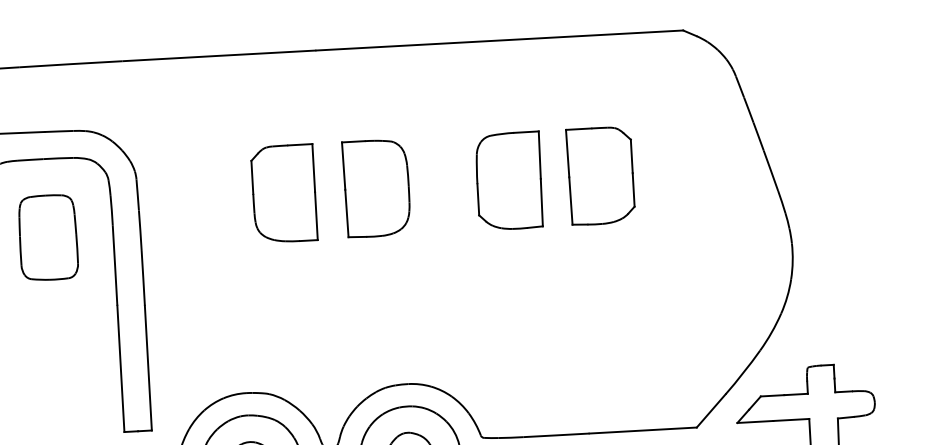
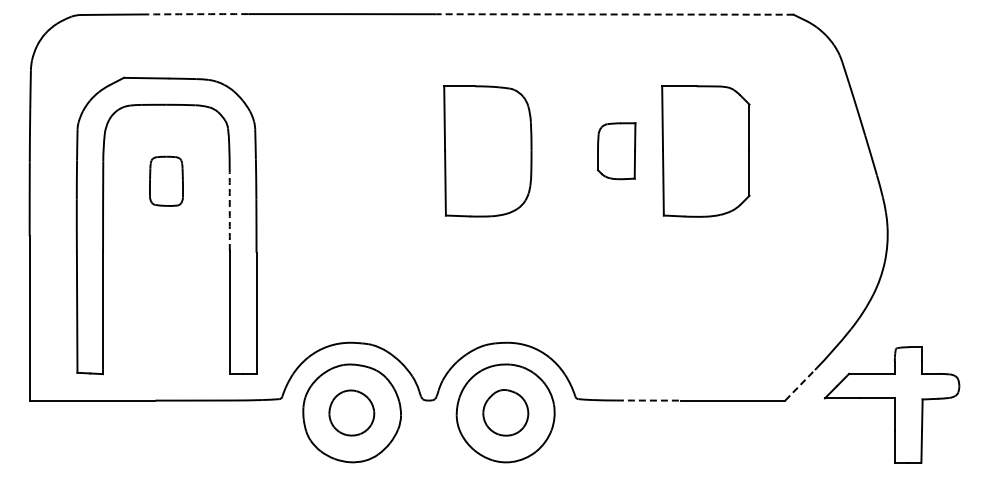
line: (499, 40) -> (614, 14), solid -> dashed
arc: (71, 64) -> (198, 14), solid -> dashed
part: (600, 175) -> (705, 150), size x1.4
part: (508, 180) -> (616, 150), size x0.6
part: (376, 187) -> (487, 150), size x1.4
part: (283, 193) -> (397, 151), removed
part: (48, 237) -> (166, 181), size x0.6
arc: (114, 265) -> (229, 211), solid -> dashed
line: (711, 410) -> (800, 384), solid -> dashed
arc: (556, 435) -> (648, 400), solid -> dashed

